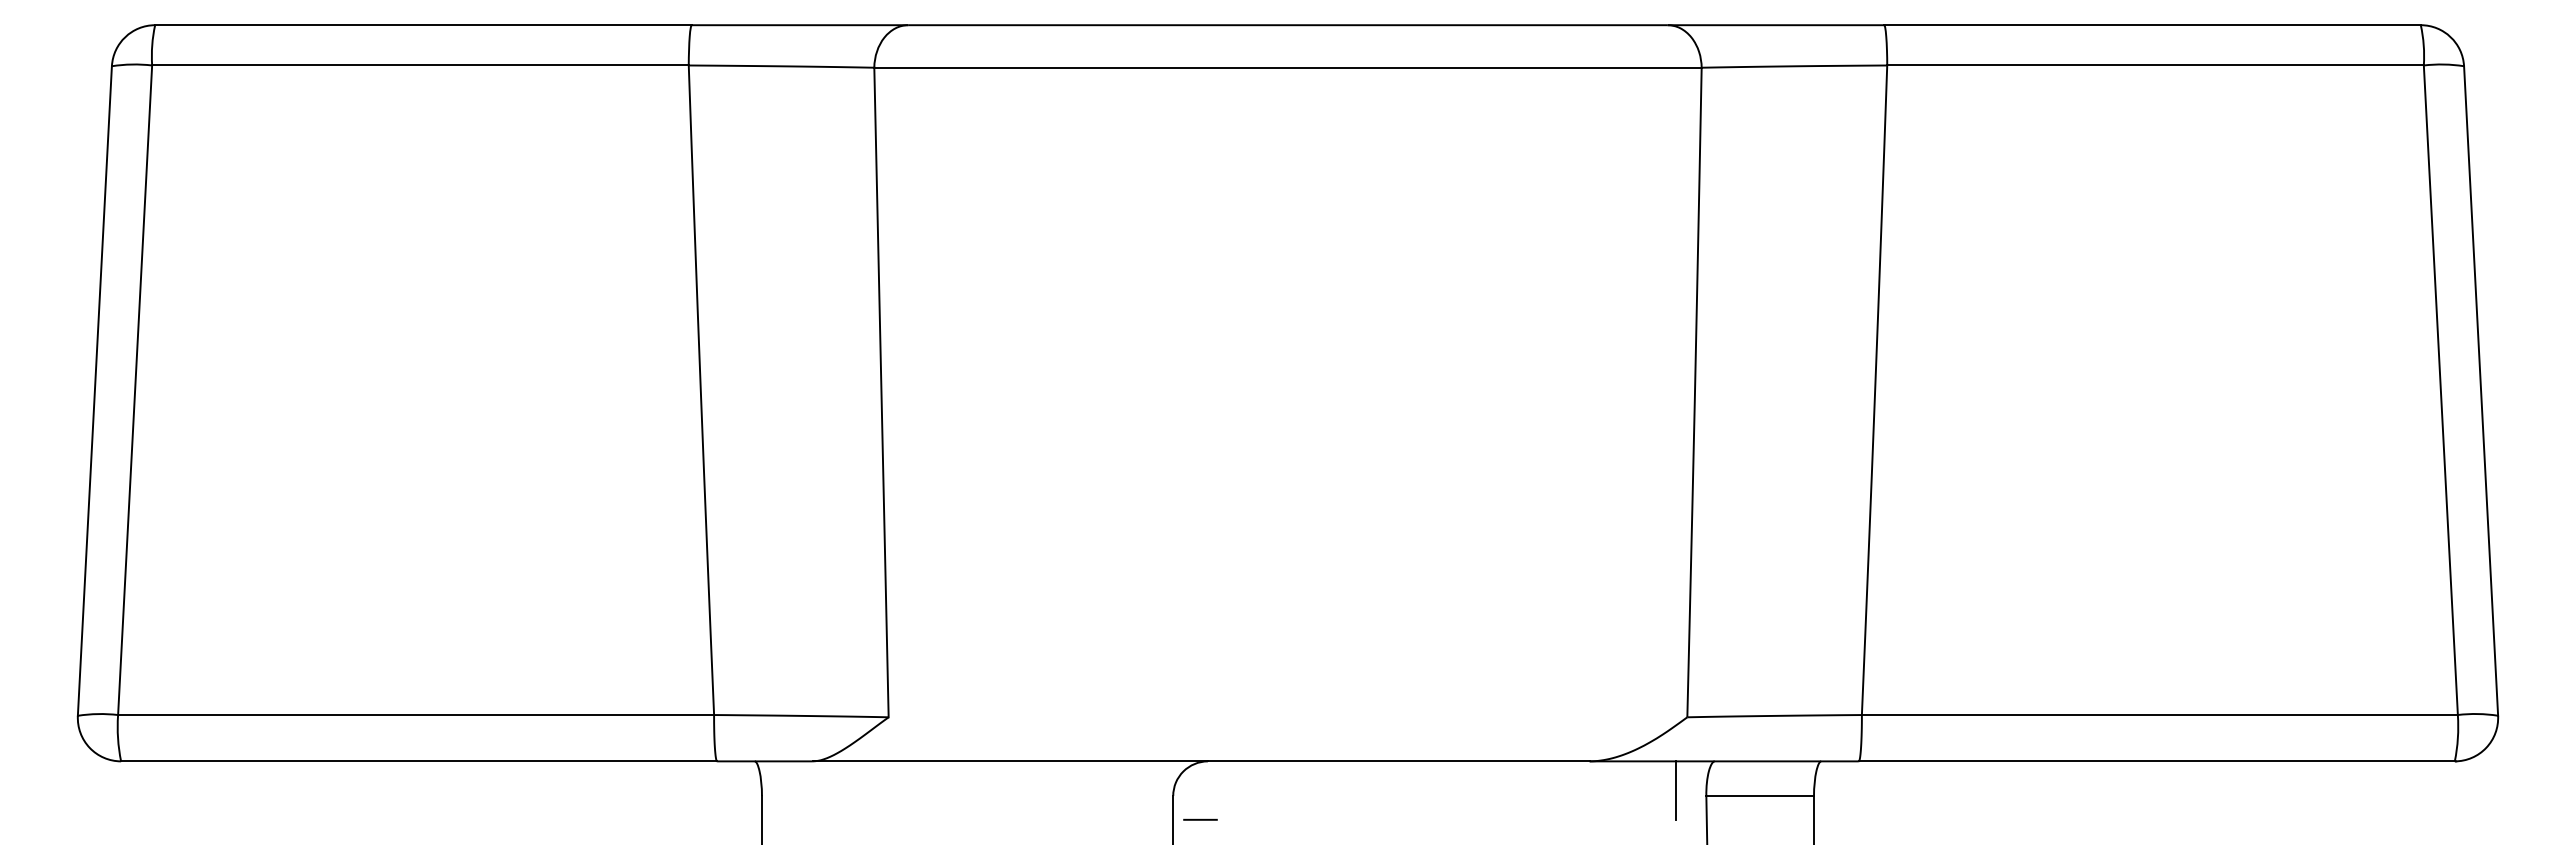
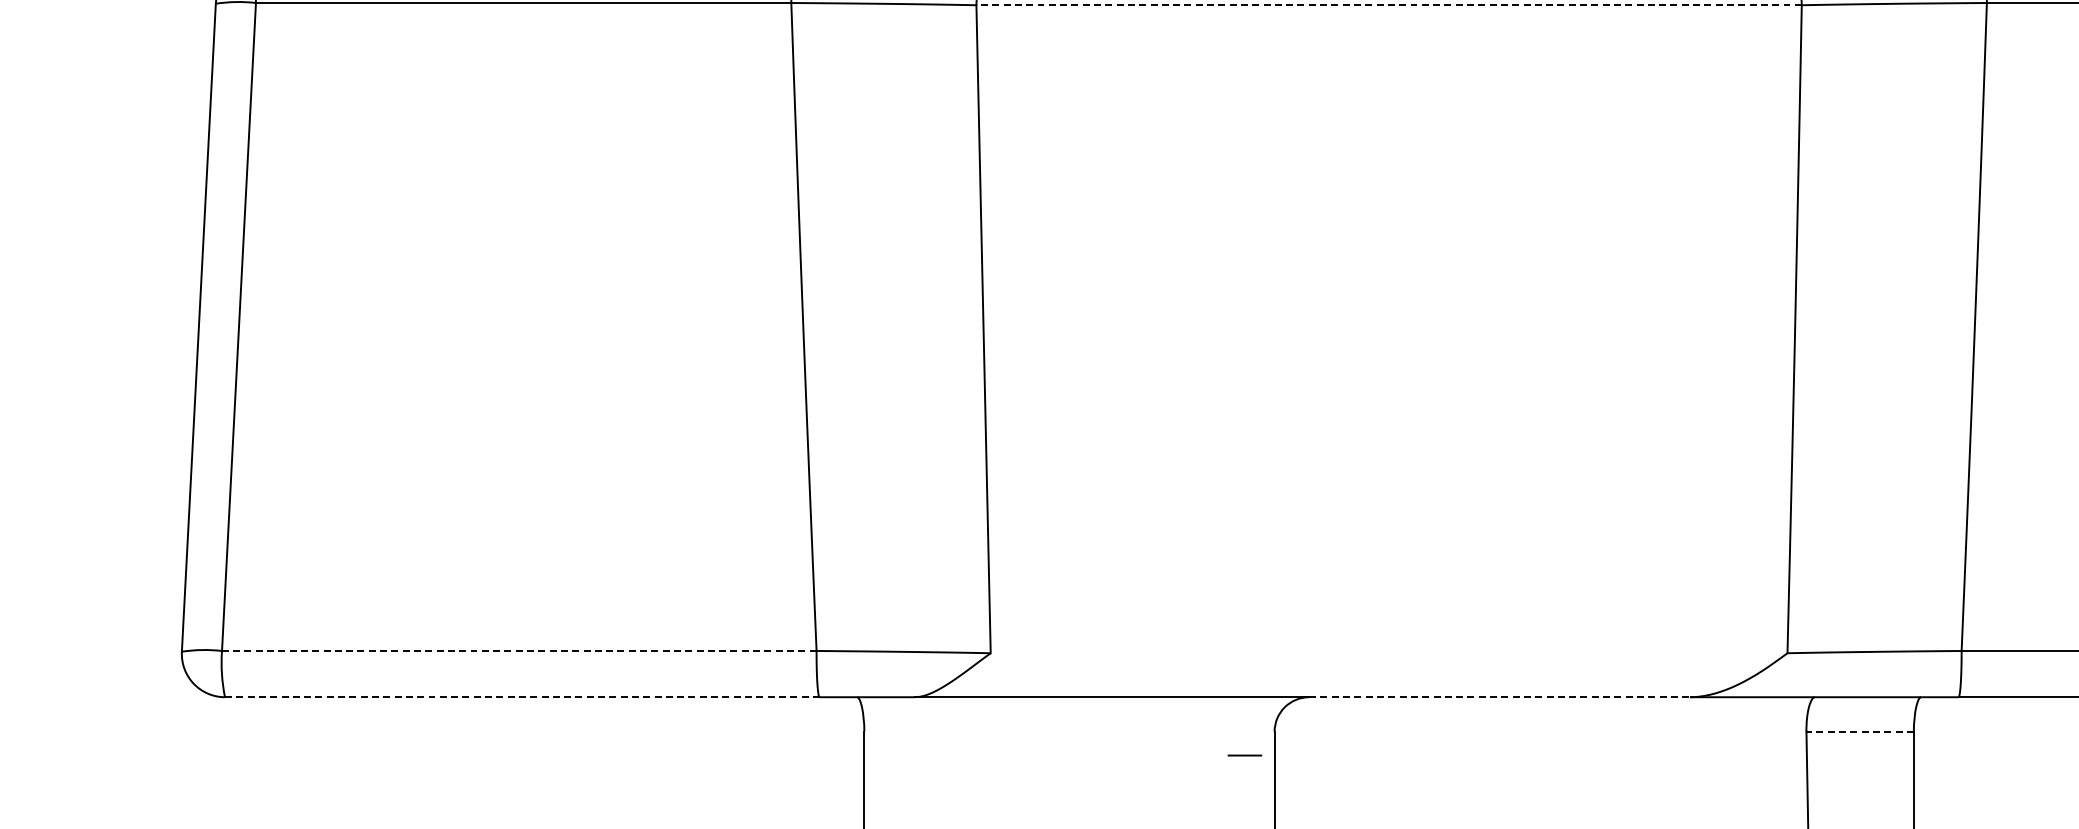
line: (1288, 67) -> (1389, 5), solid -> dashed
line: (416, 715) -> (519, 651), solid -> dashed
line: (419, 761) -> (522, 697), solid -> dashed
line: (1398, 761) -> (1499, 697), solid -> dashed
line: (1675, 790) -> (1775, 726), removed
line: (1760, 796) -> (1860, 732), solid -> dashed
line: (1200, 819) -> (1244, 755), moved

